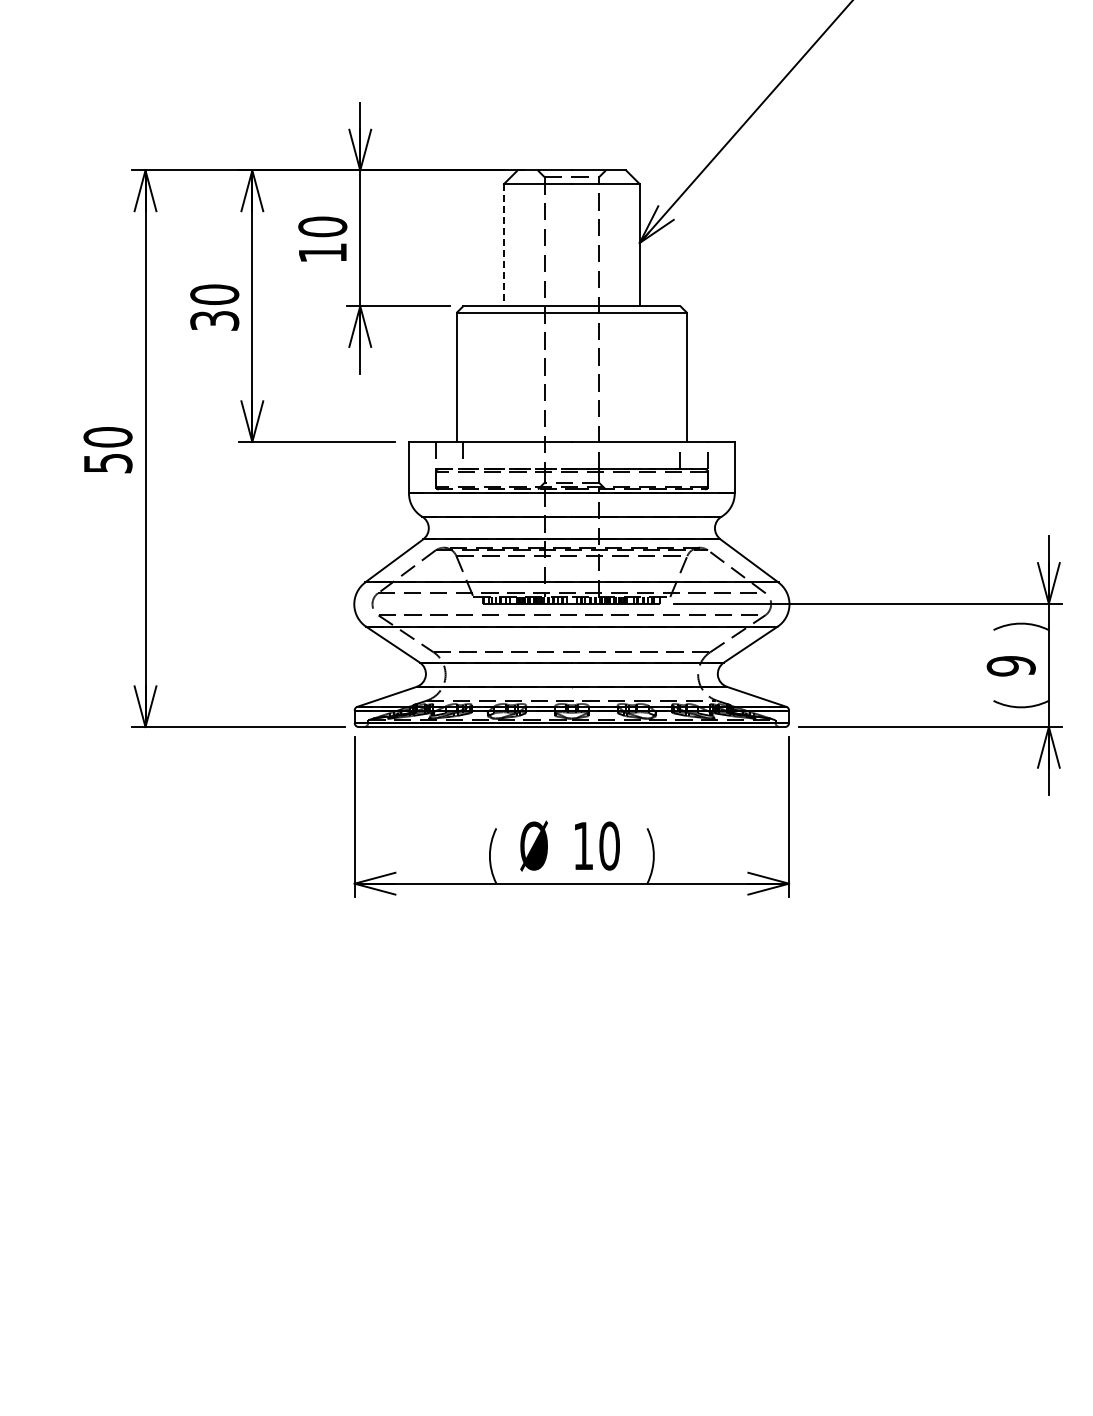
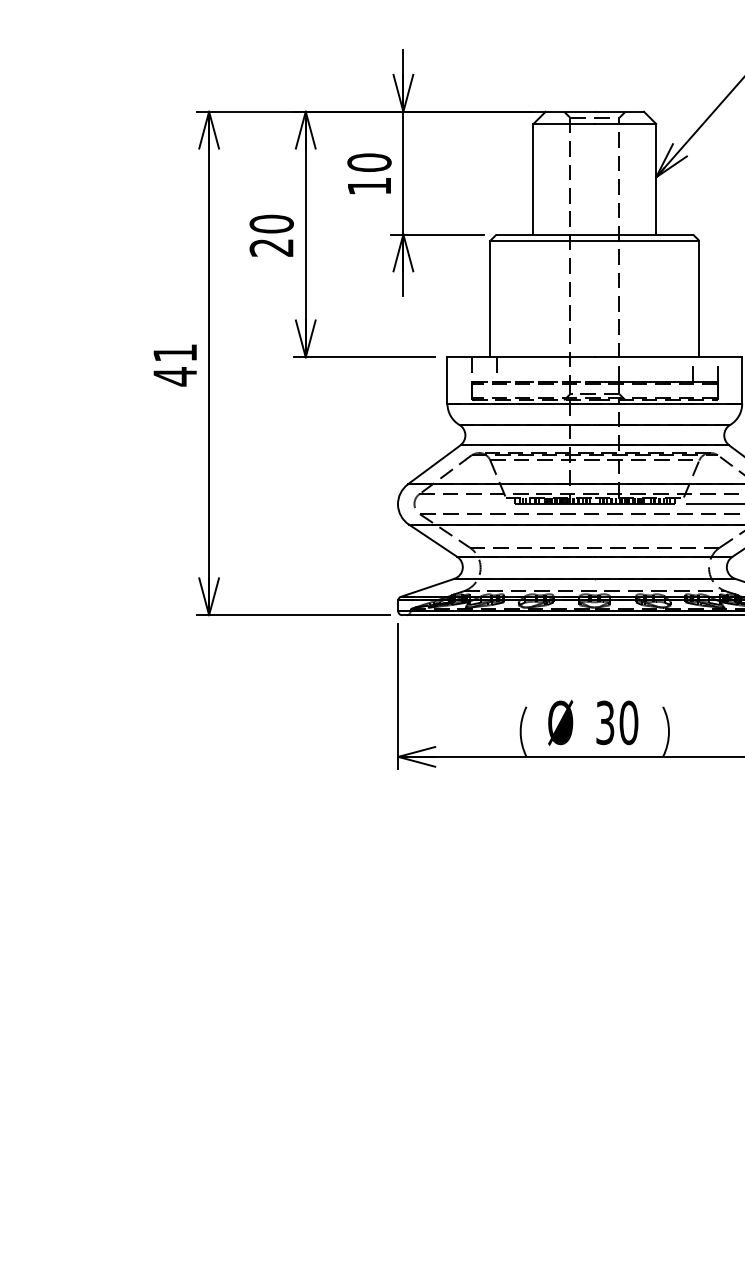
line: (504, 245) -> (533, 179), dashed -> solid
text: (214, 320) -> (271, 247), 30 -> 20
text: (107, 450) -> (174, 365), 50 -> 41
text: (583, 845) -> (605, 722), 10 -> 30

